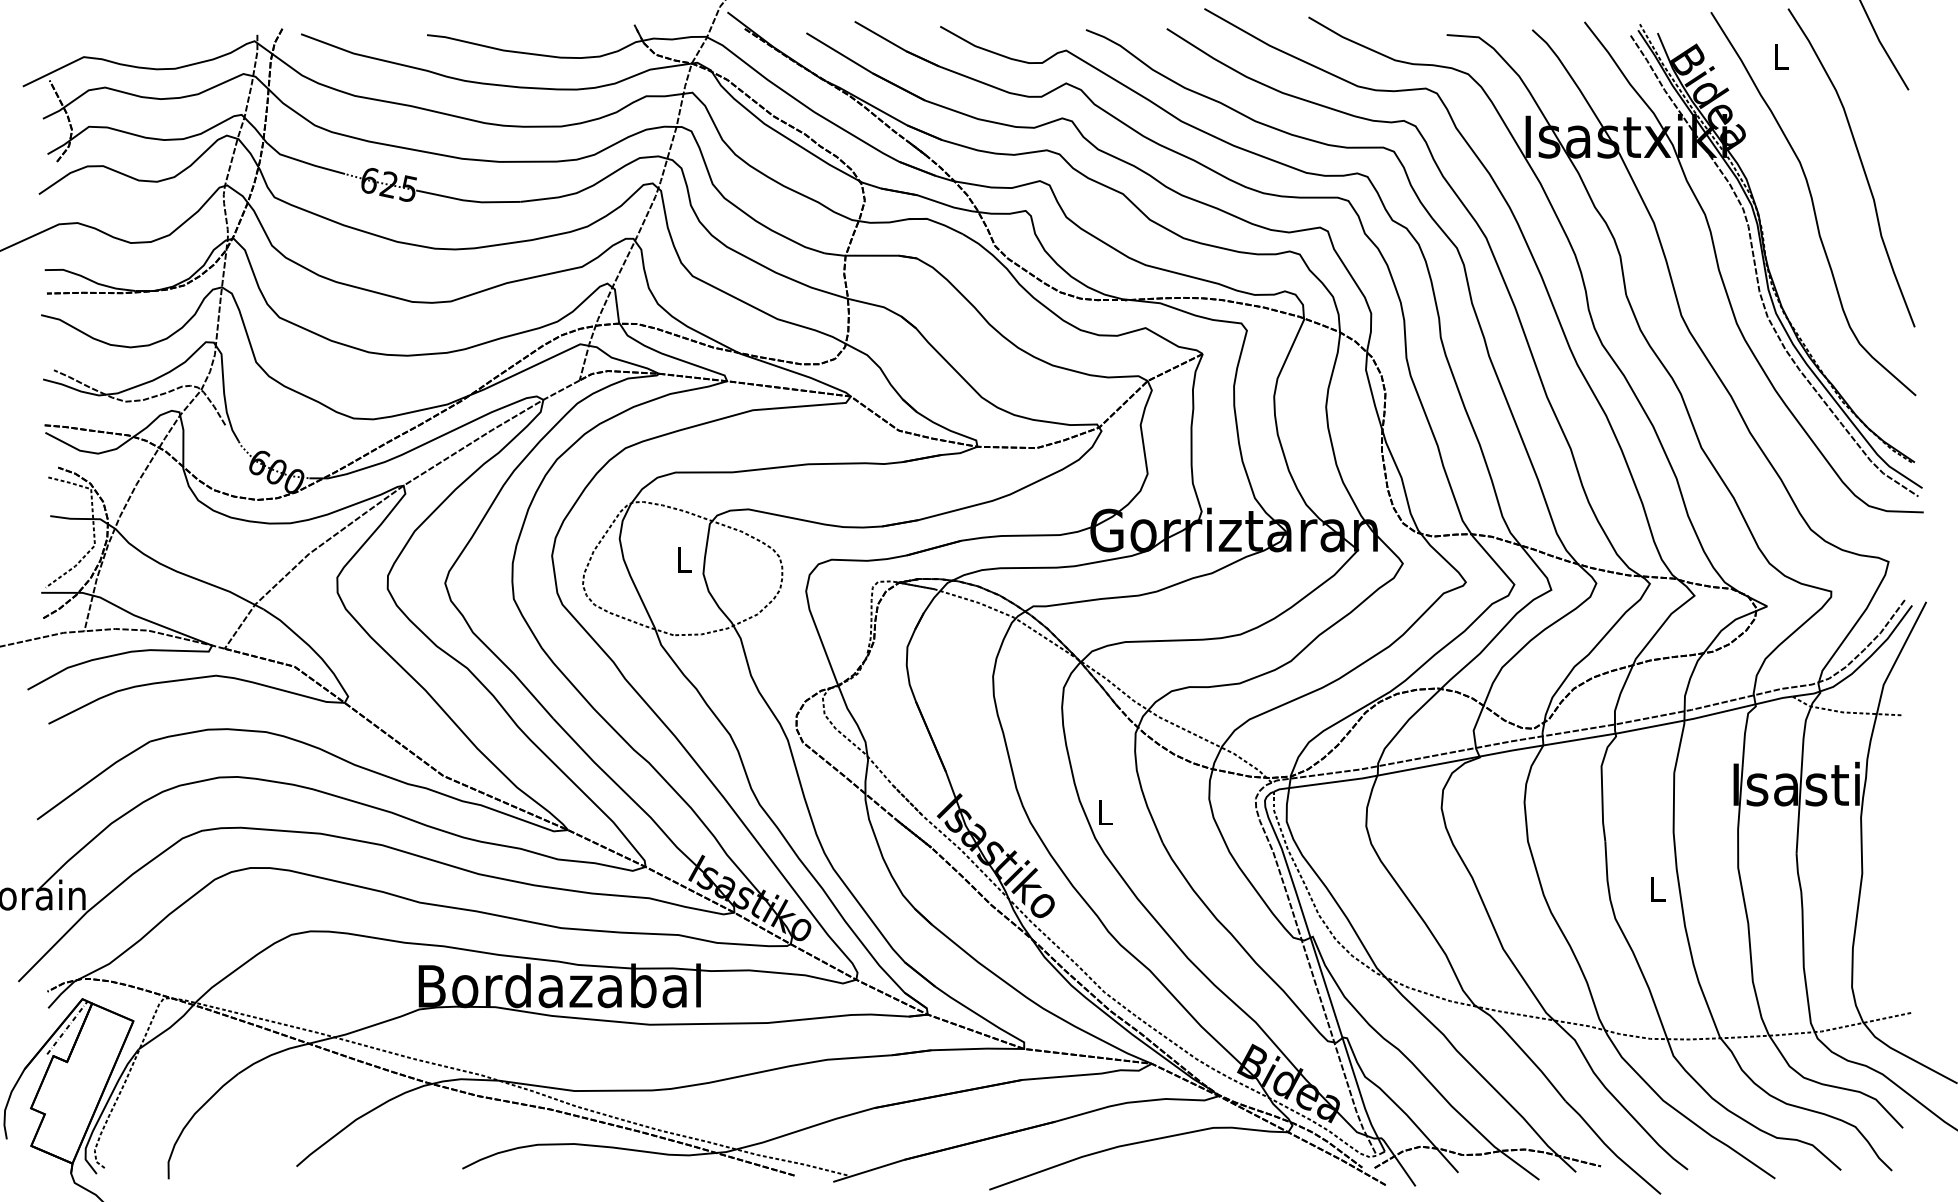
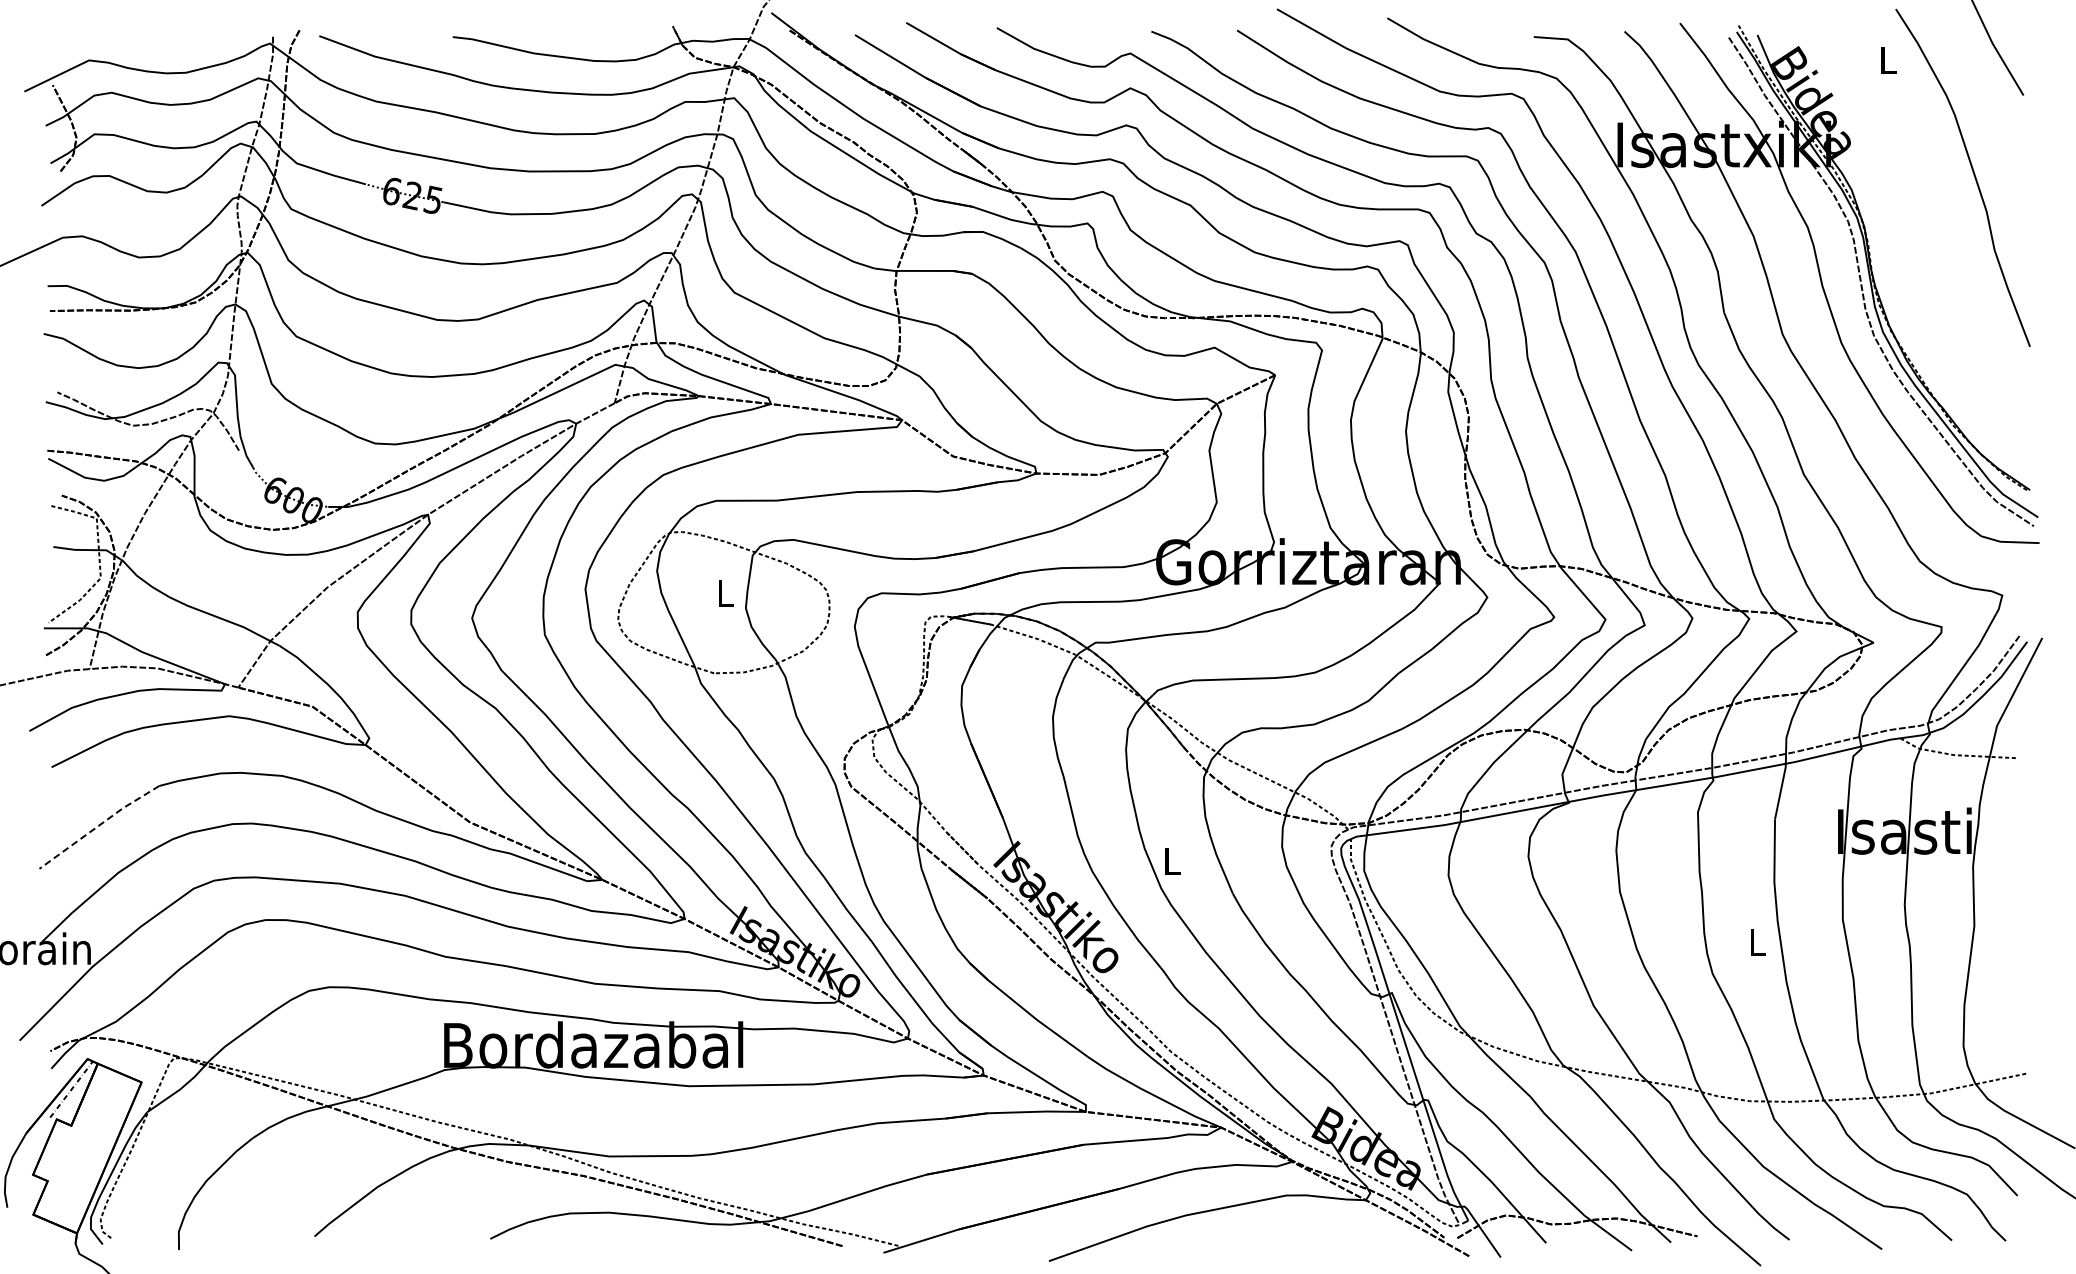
curve: (1813, 203) -> (1922, 215), removed
line: (93, 778) -> (99, 825), solid -> dashed

